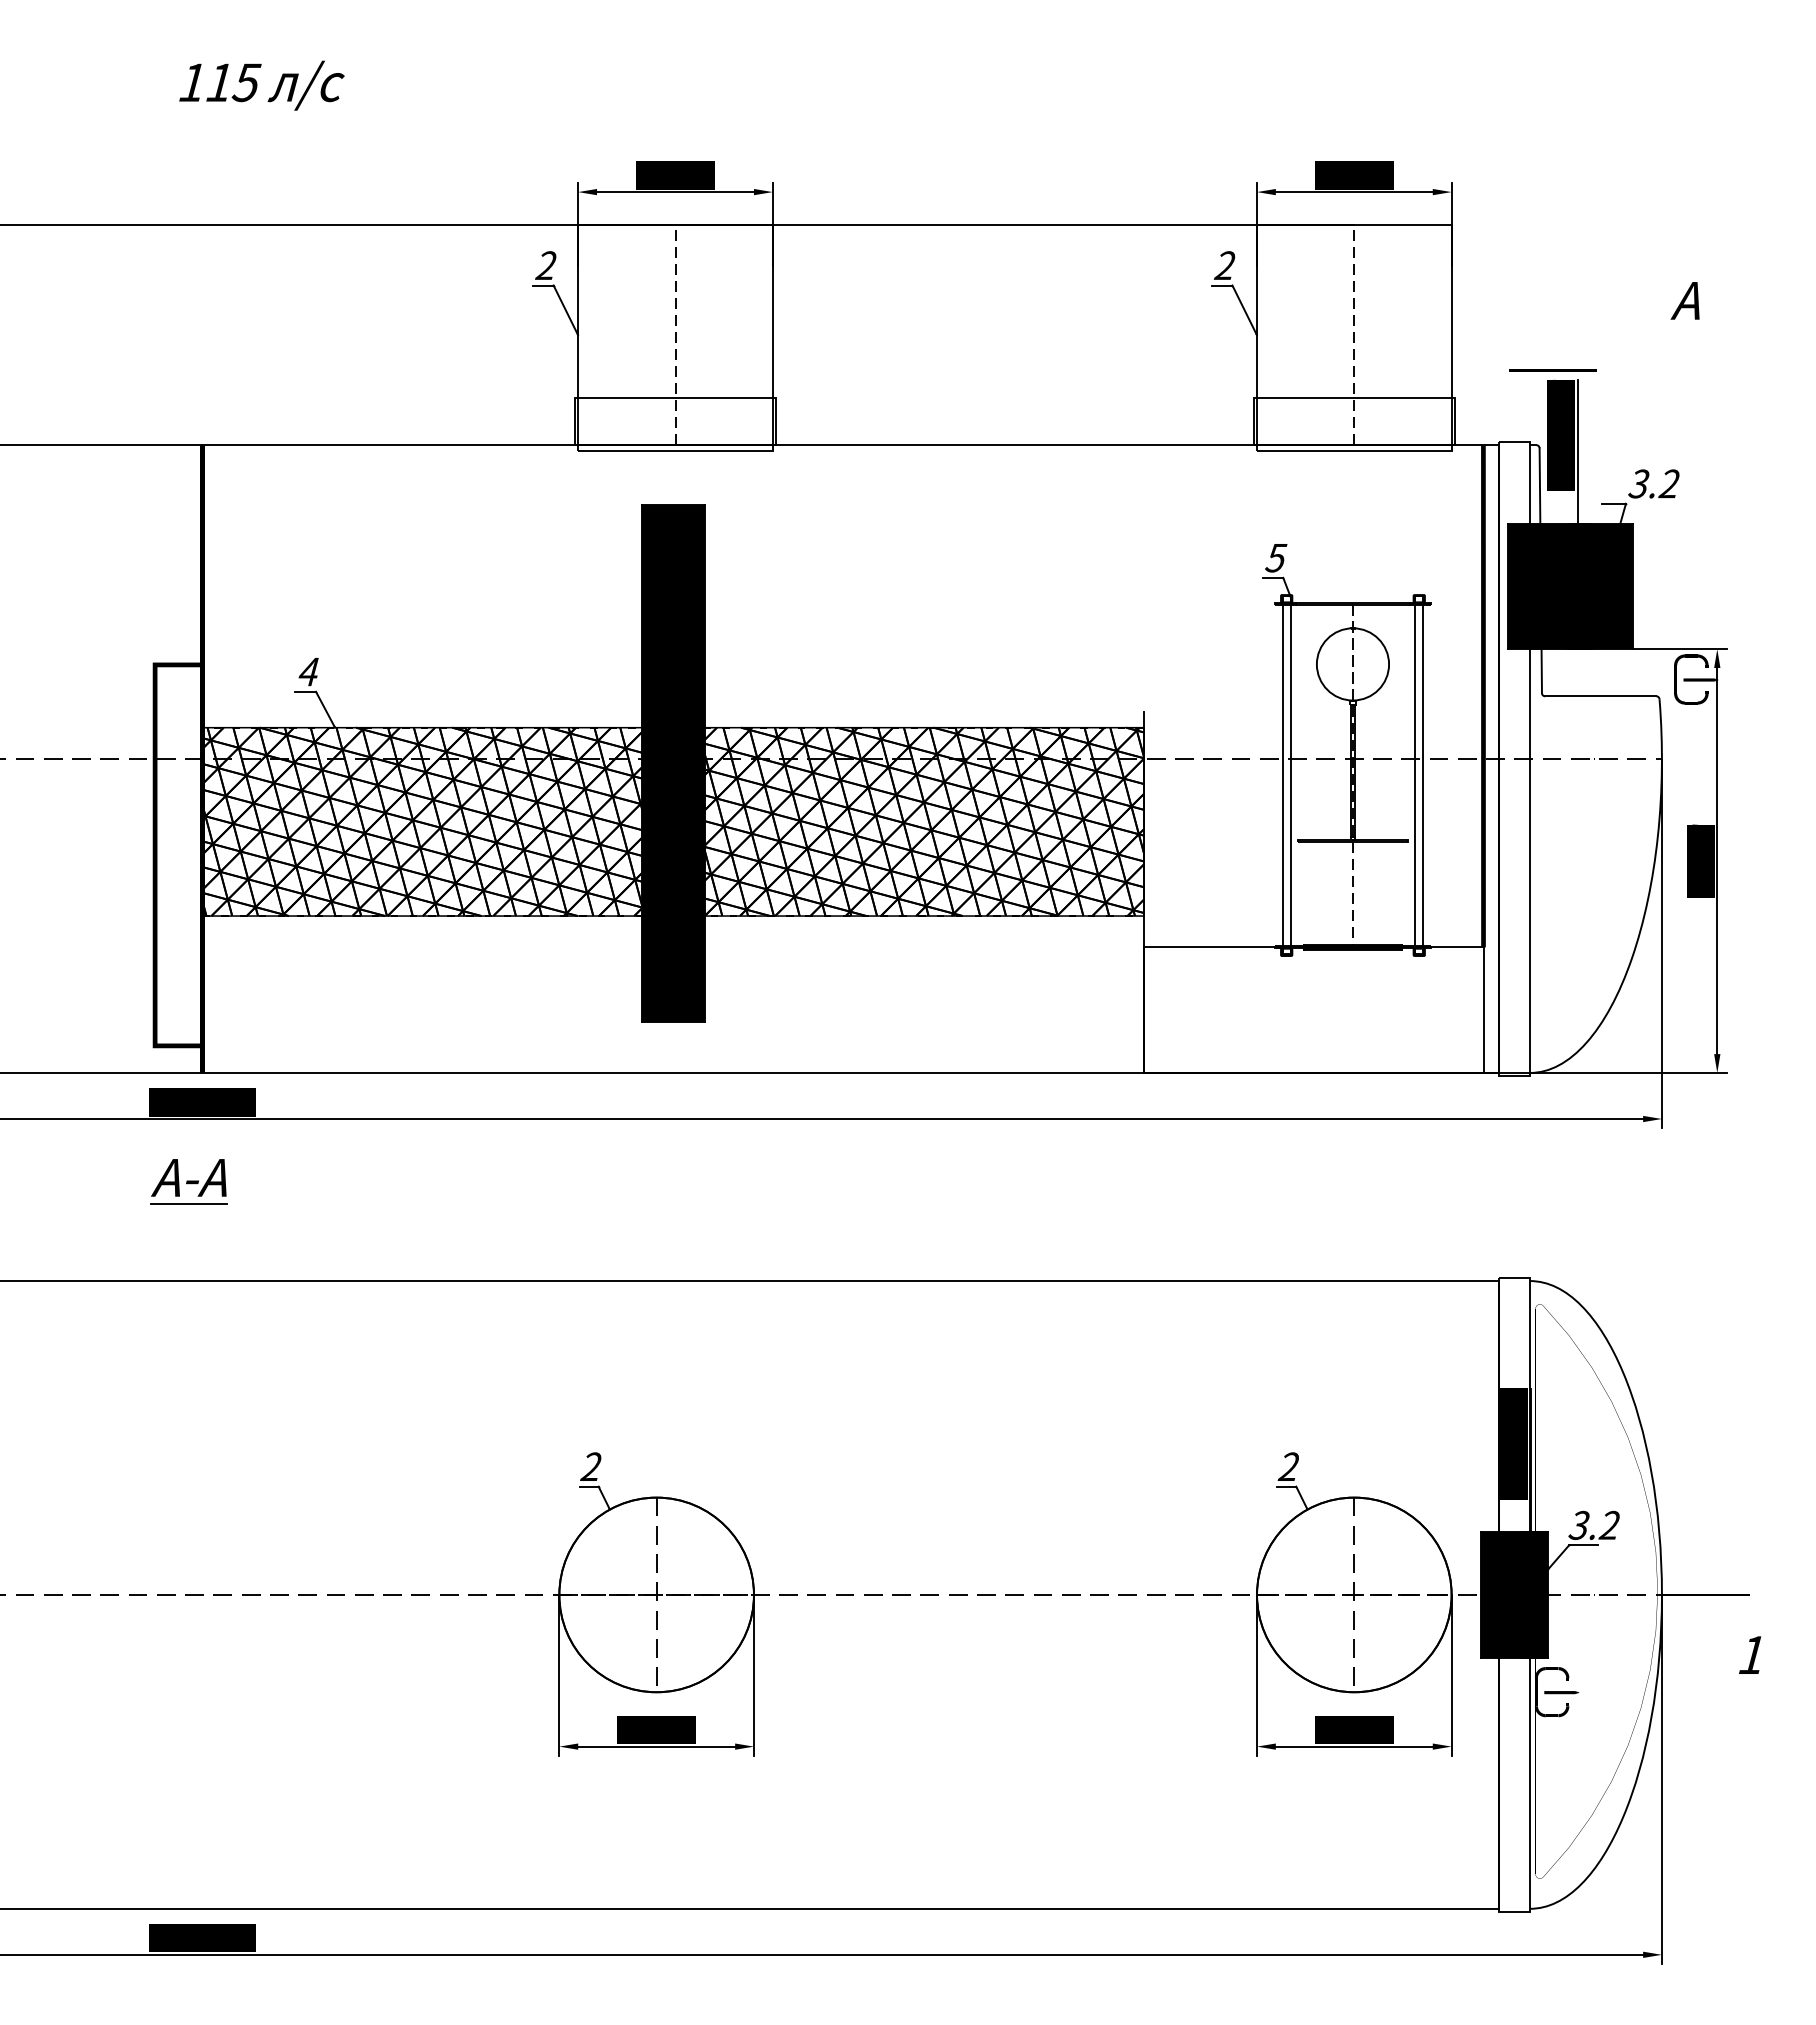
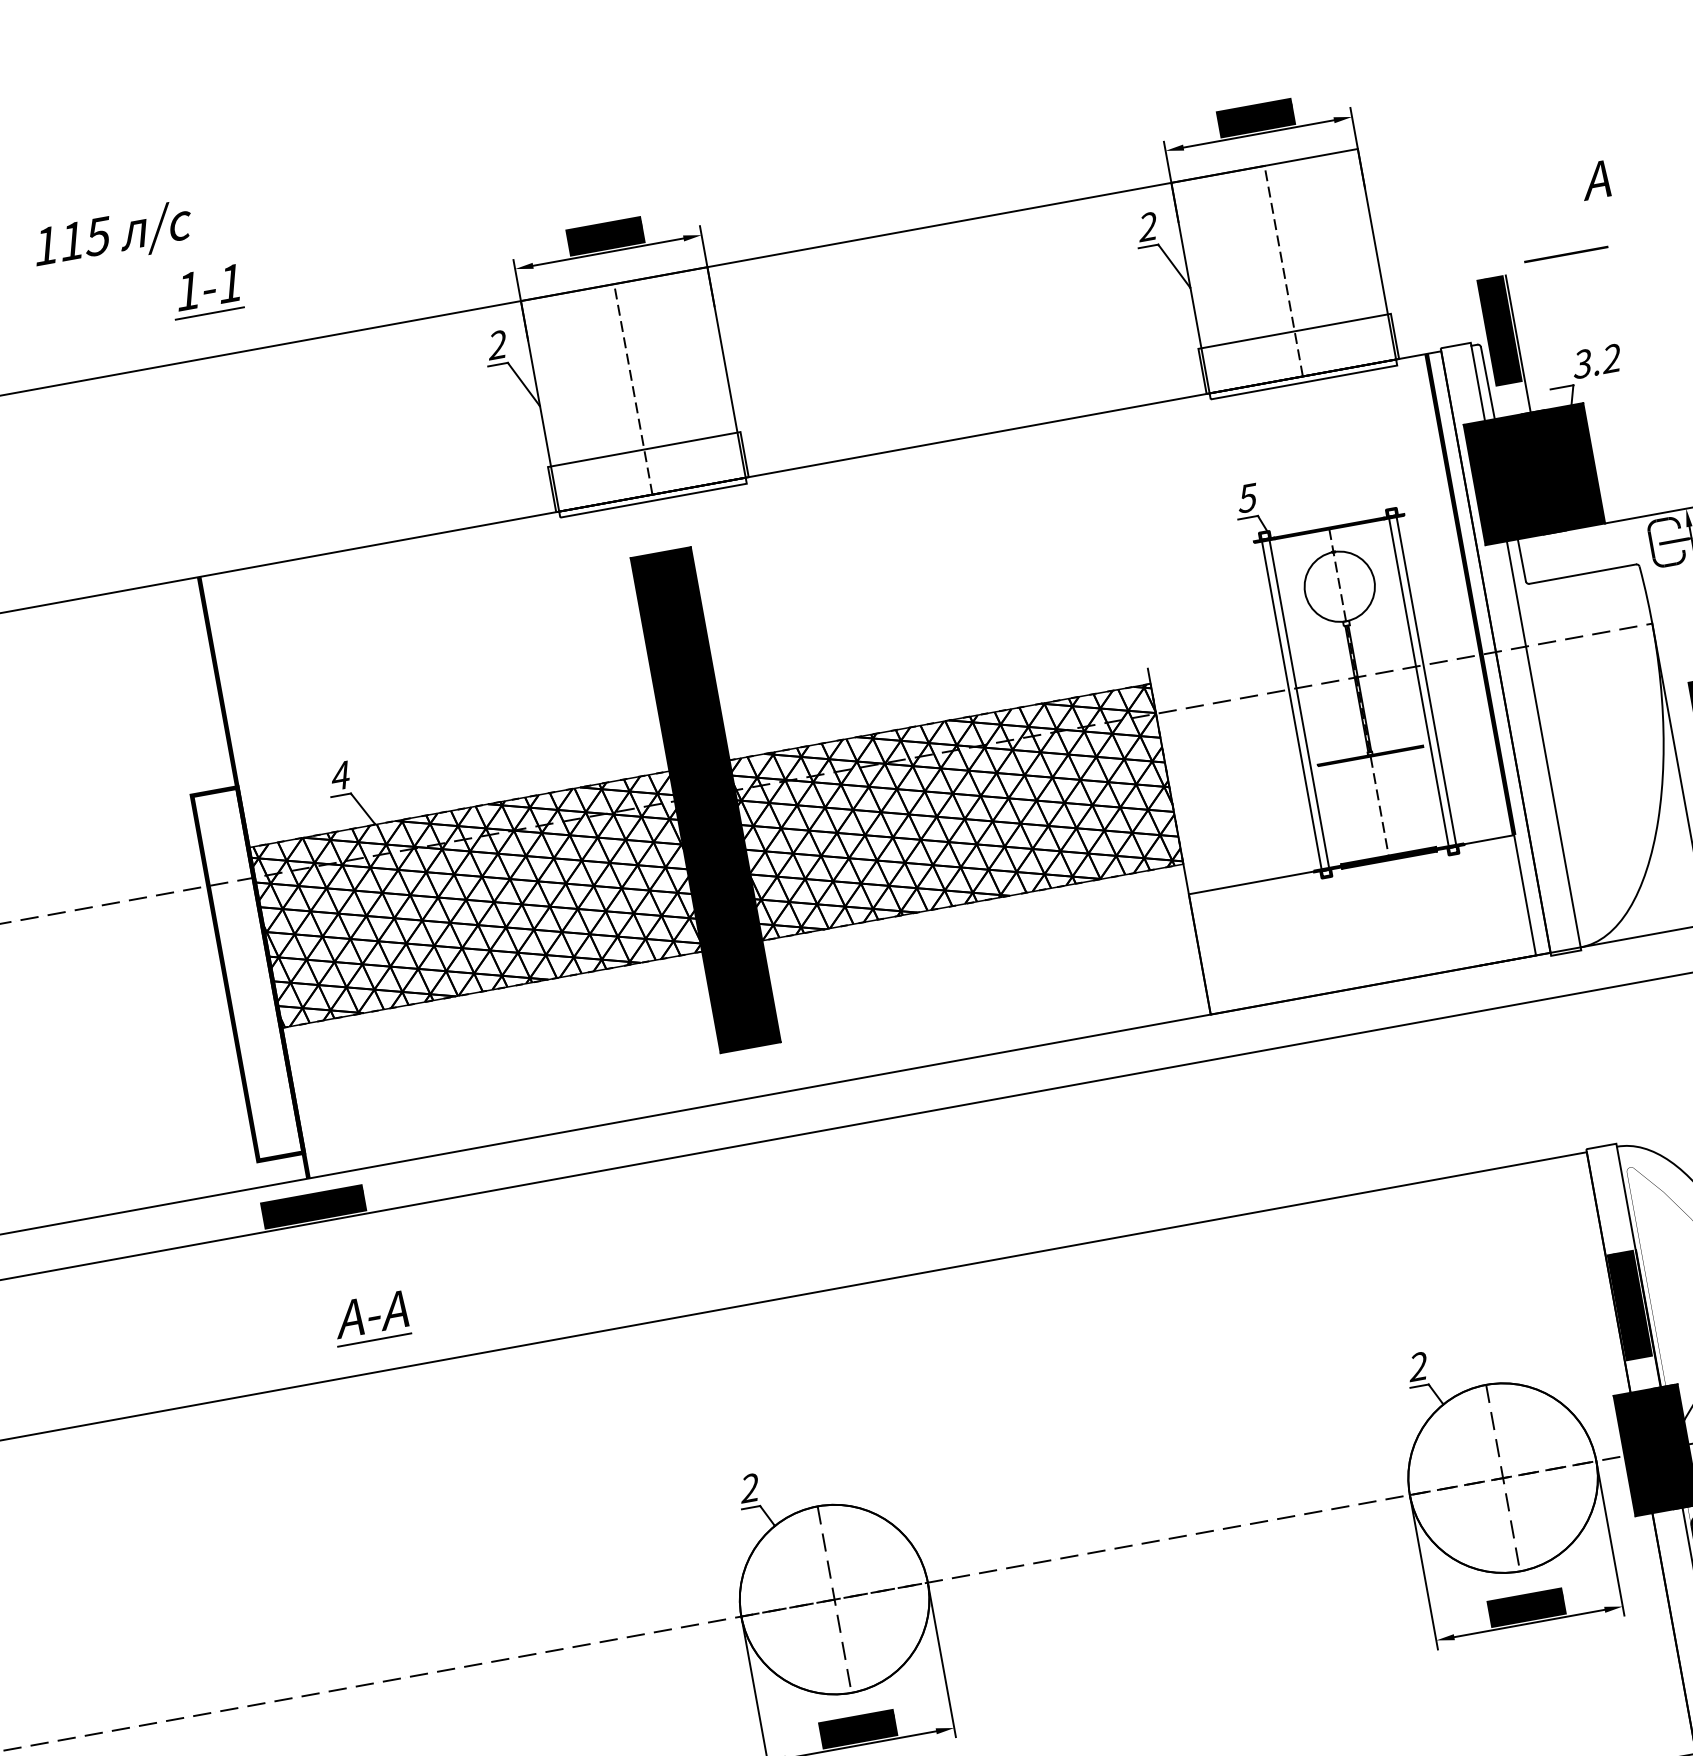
text: (261, 85) -> (112, 236), moved
part: (261, 158) -> (205, 292), added
line: (1552, 370) -> (1566, 254), moved
part: (188, 1181) -> (370, 1318), moved

